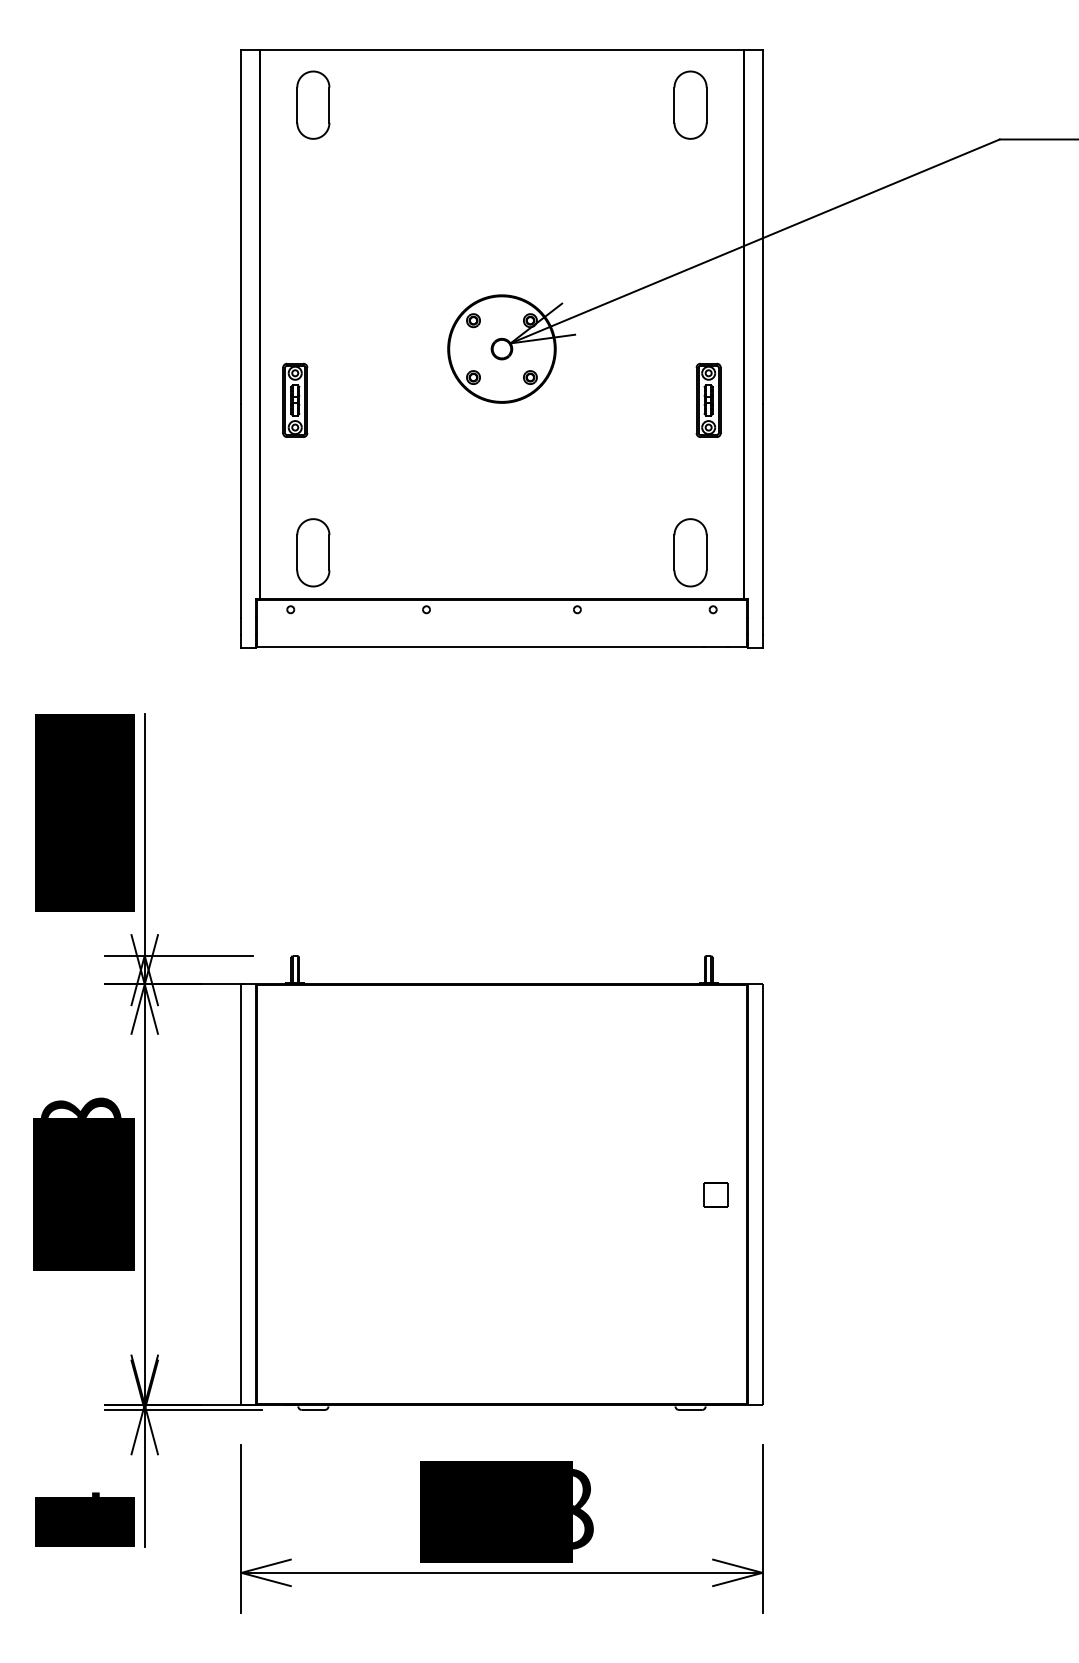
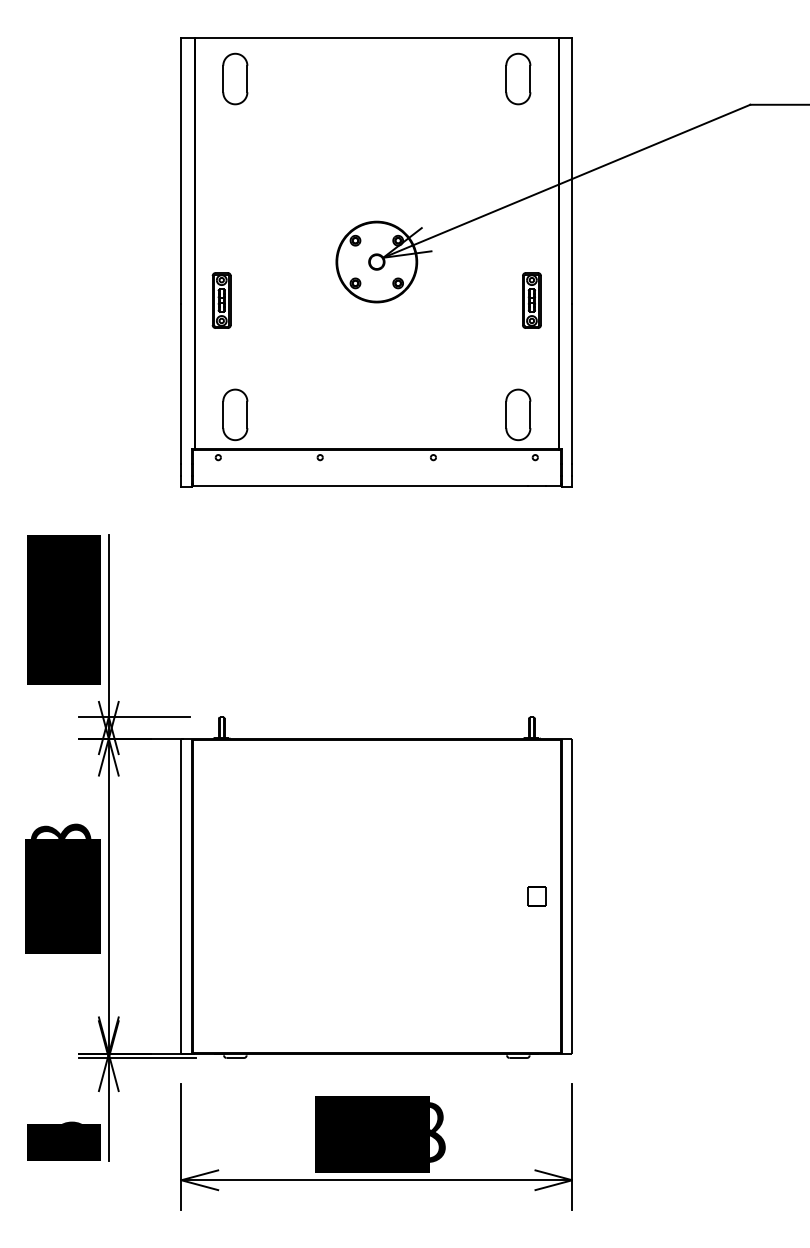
text: (95, 1494) -> (71, 1121), 4 -> 5

